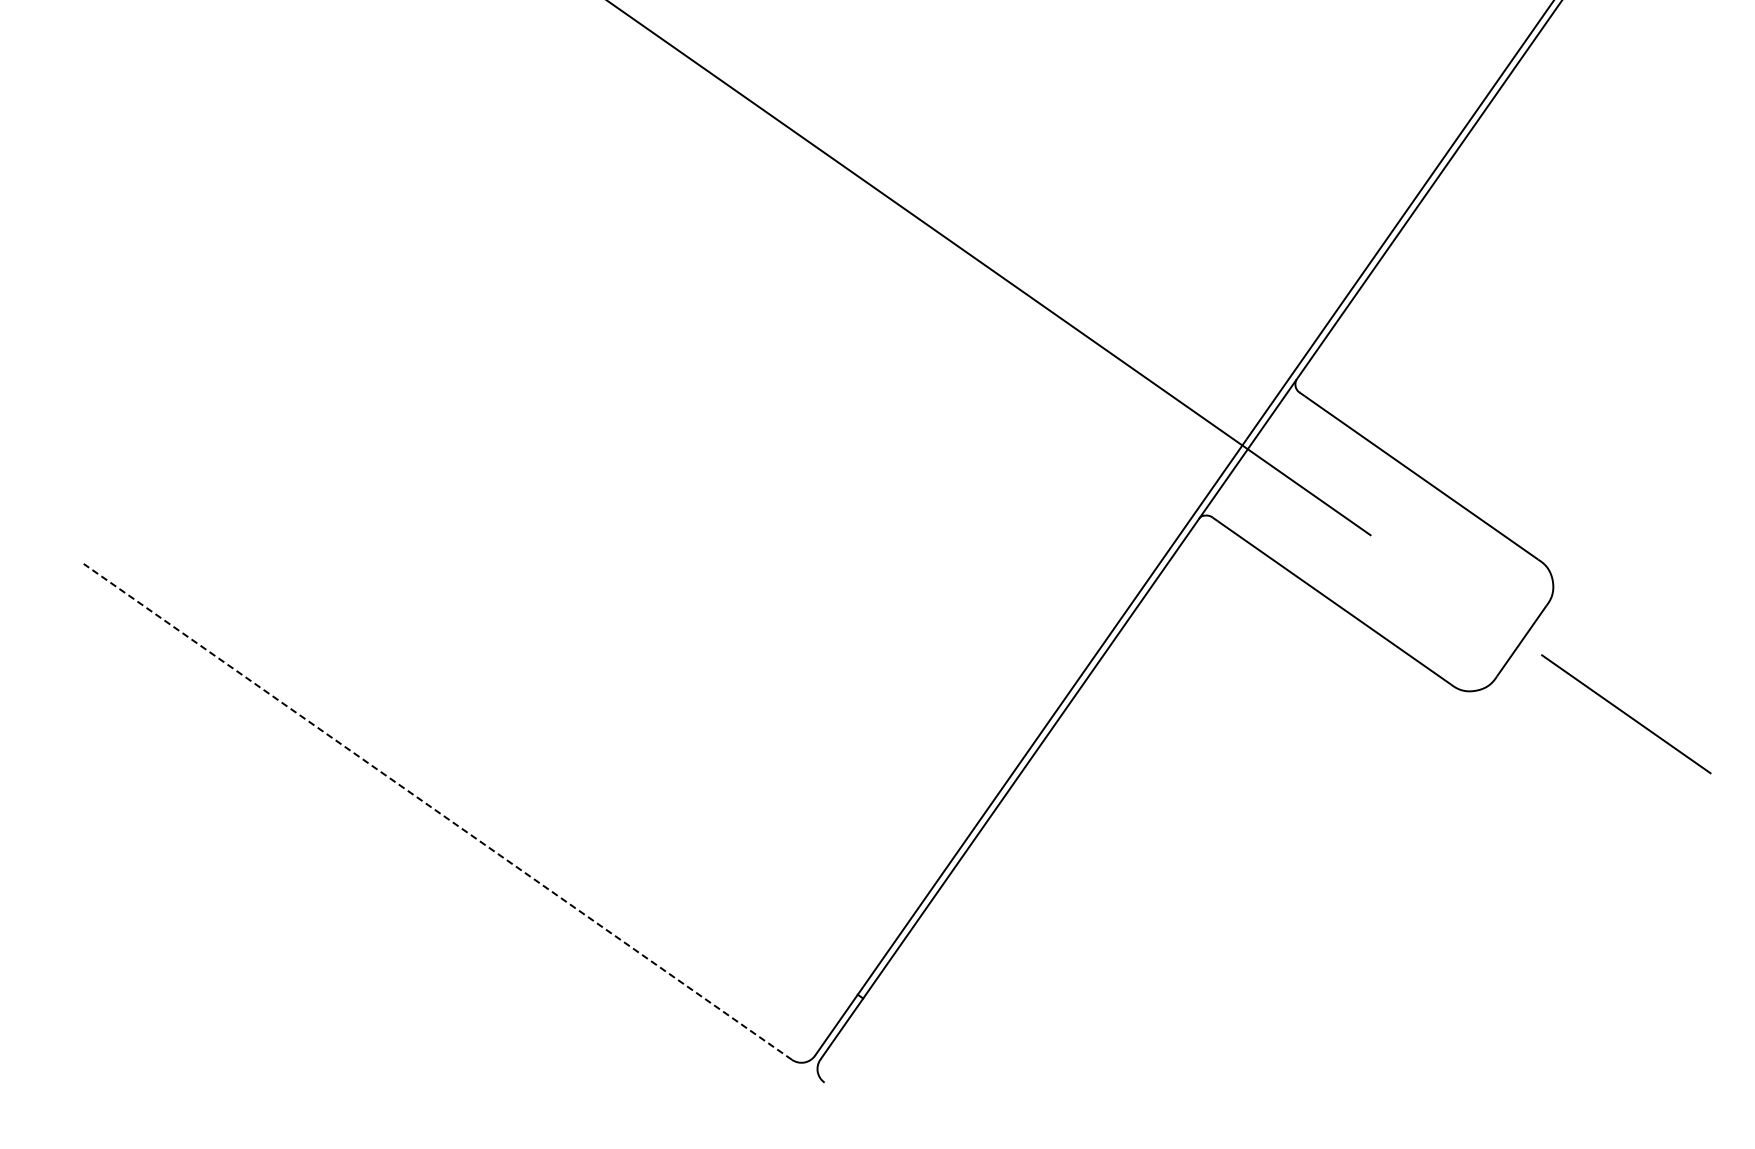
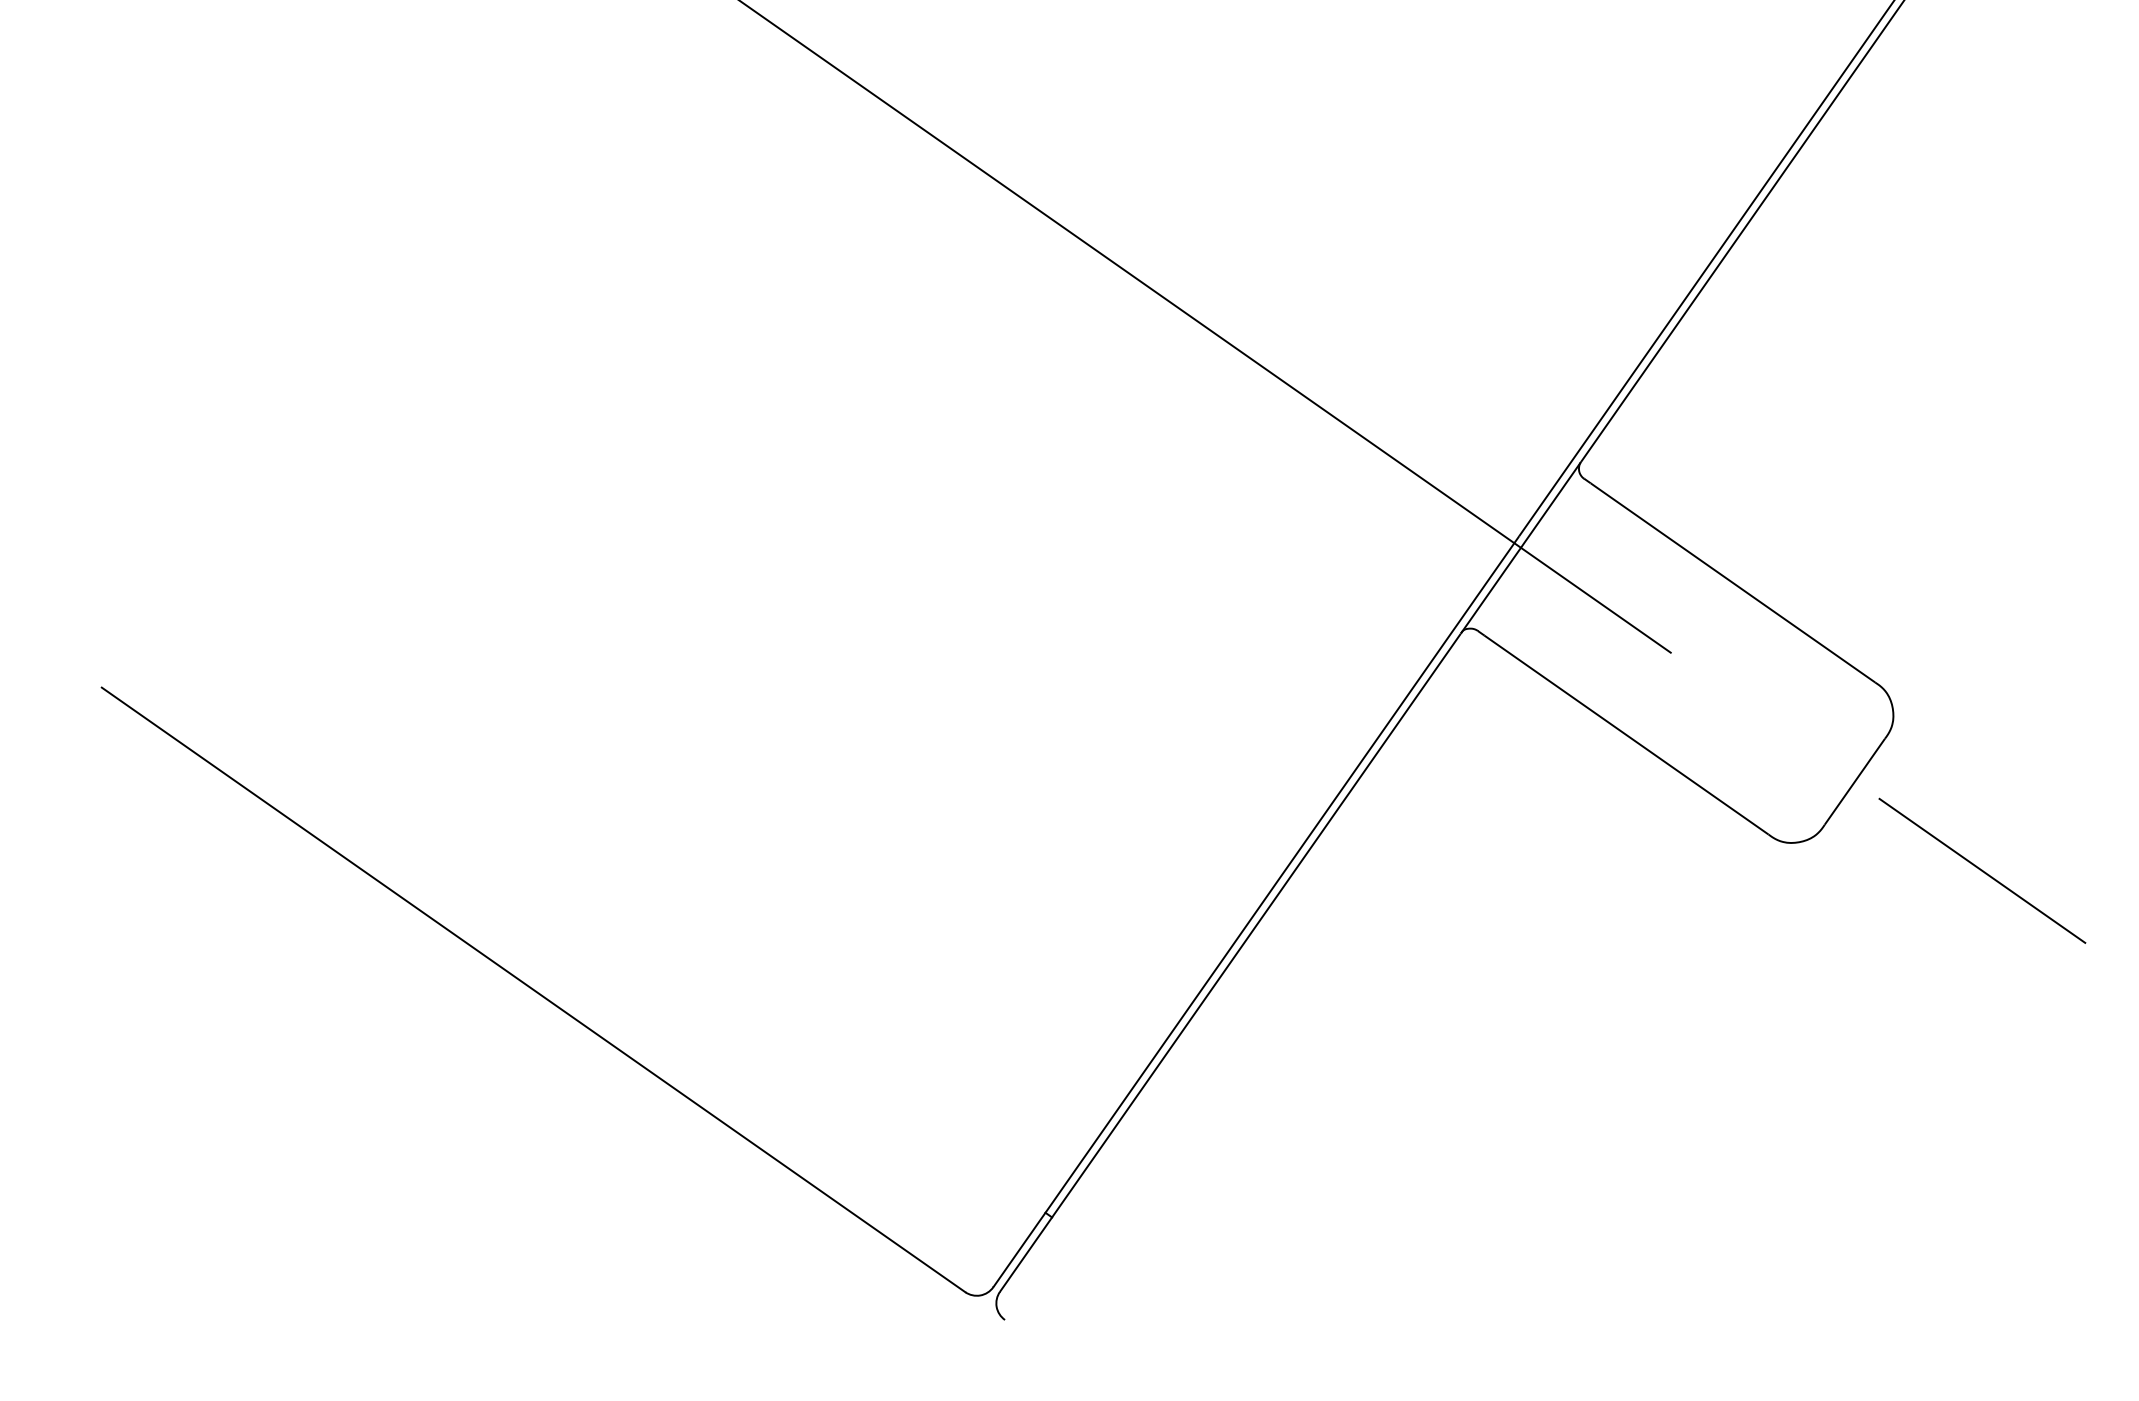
line: (437, 811) -> (533, 989), dashed -> solid

